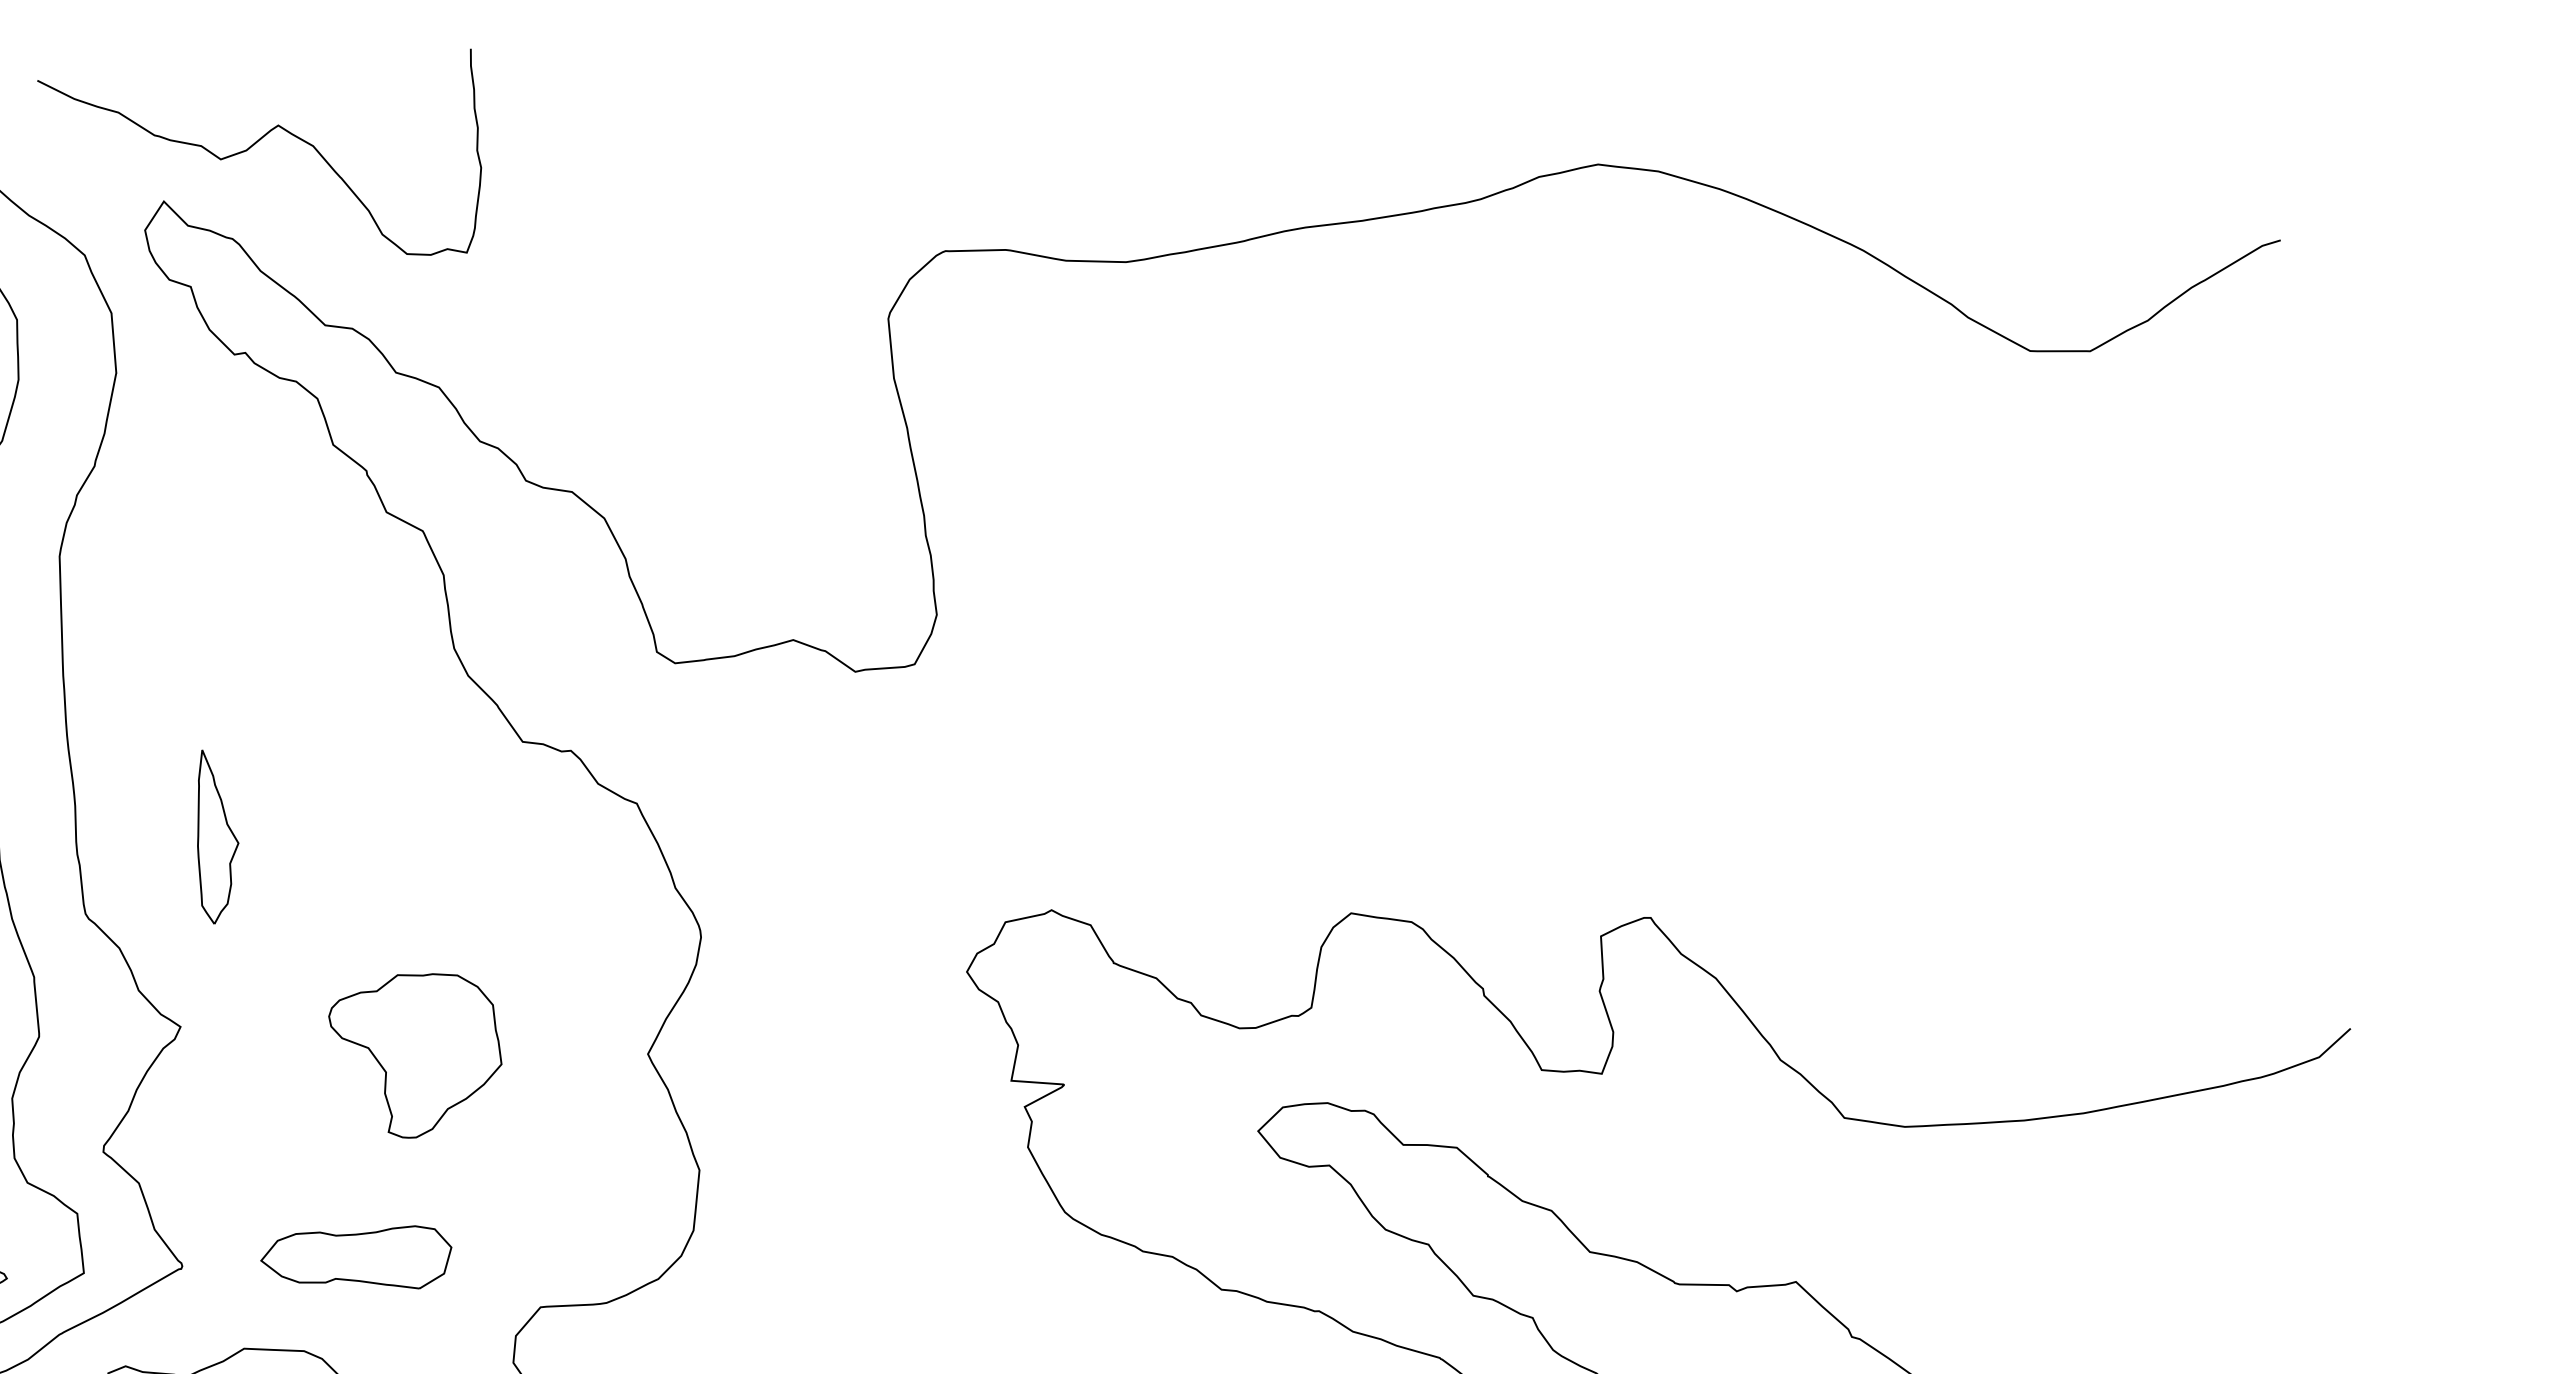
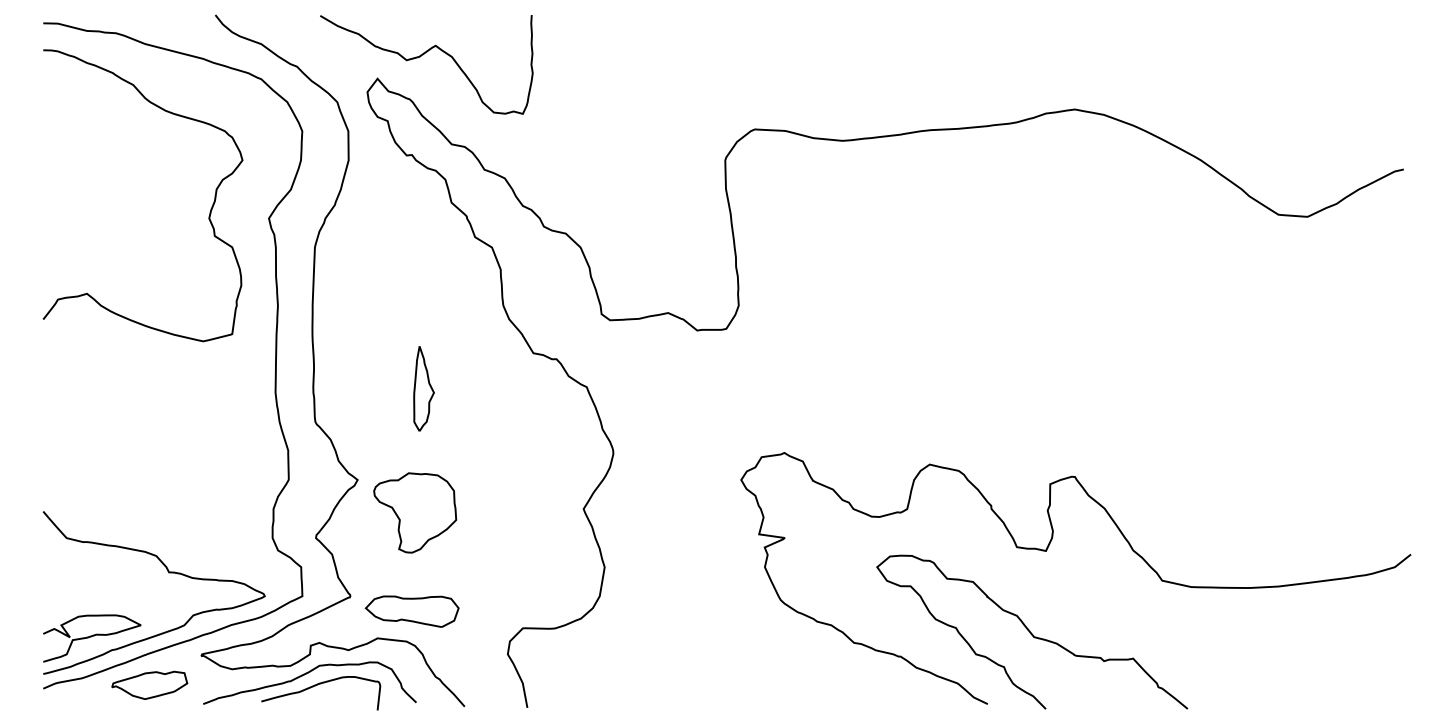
part: (216, 835) -> (423, 388), moved
part: (417, 1054) -> (415, 512), moved
part: (355, 1260) -> (411, 611), moved

